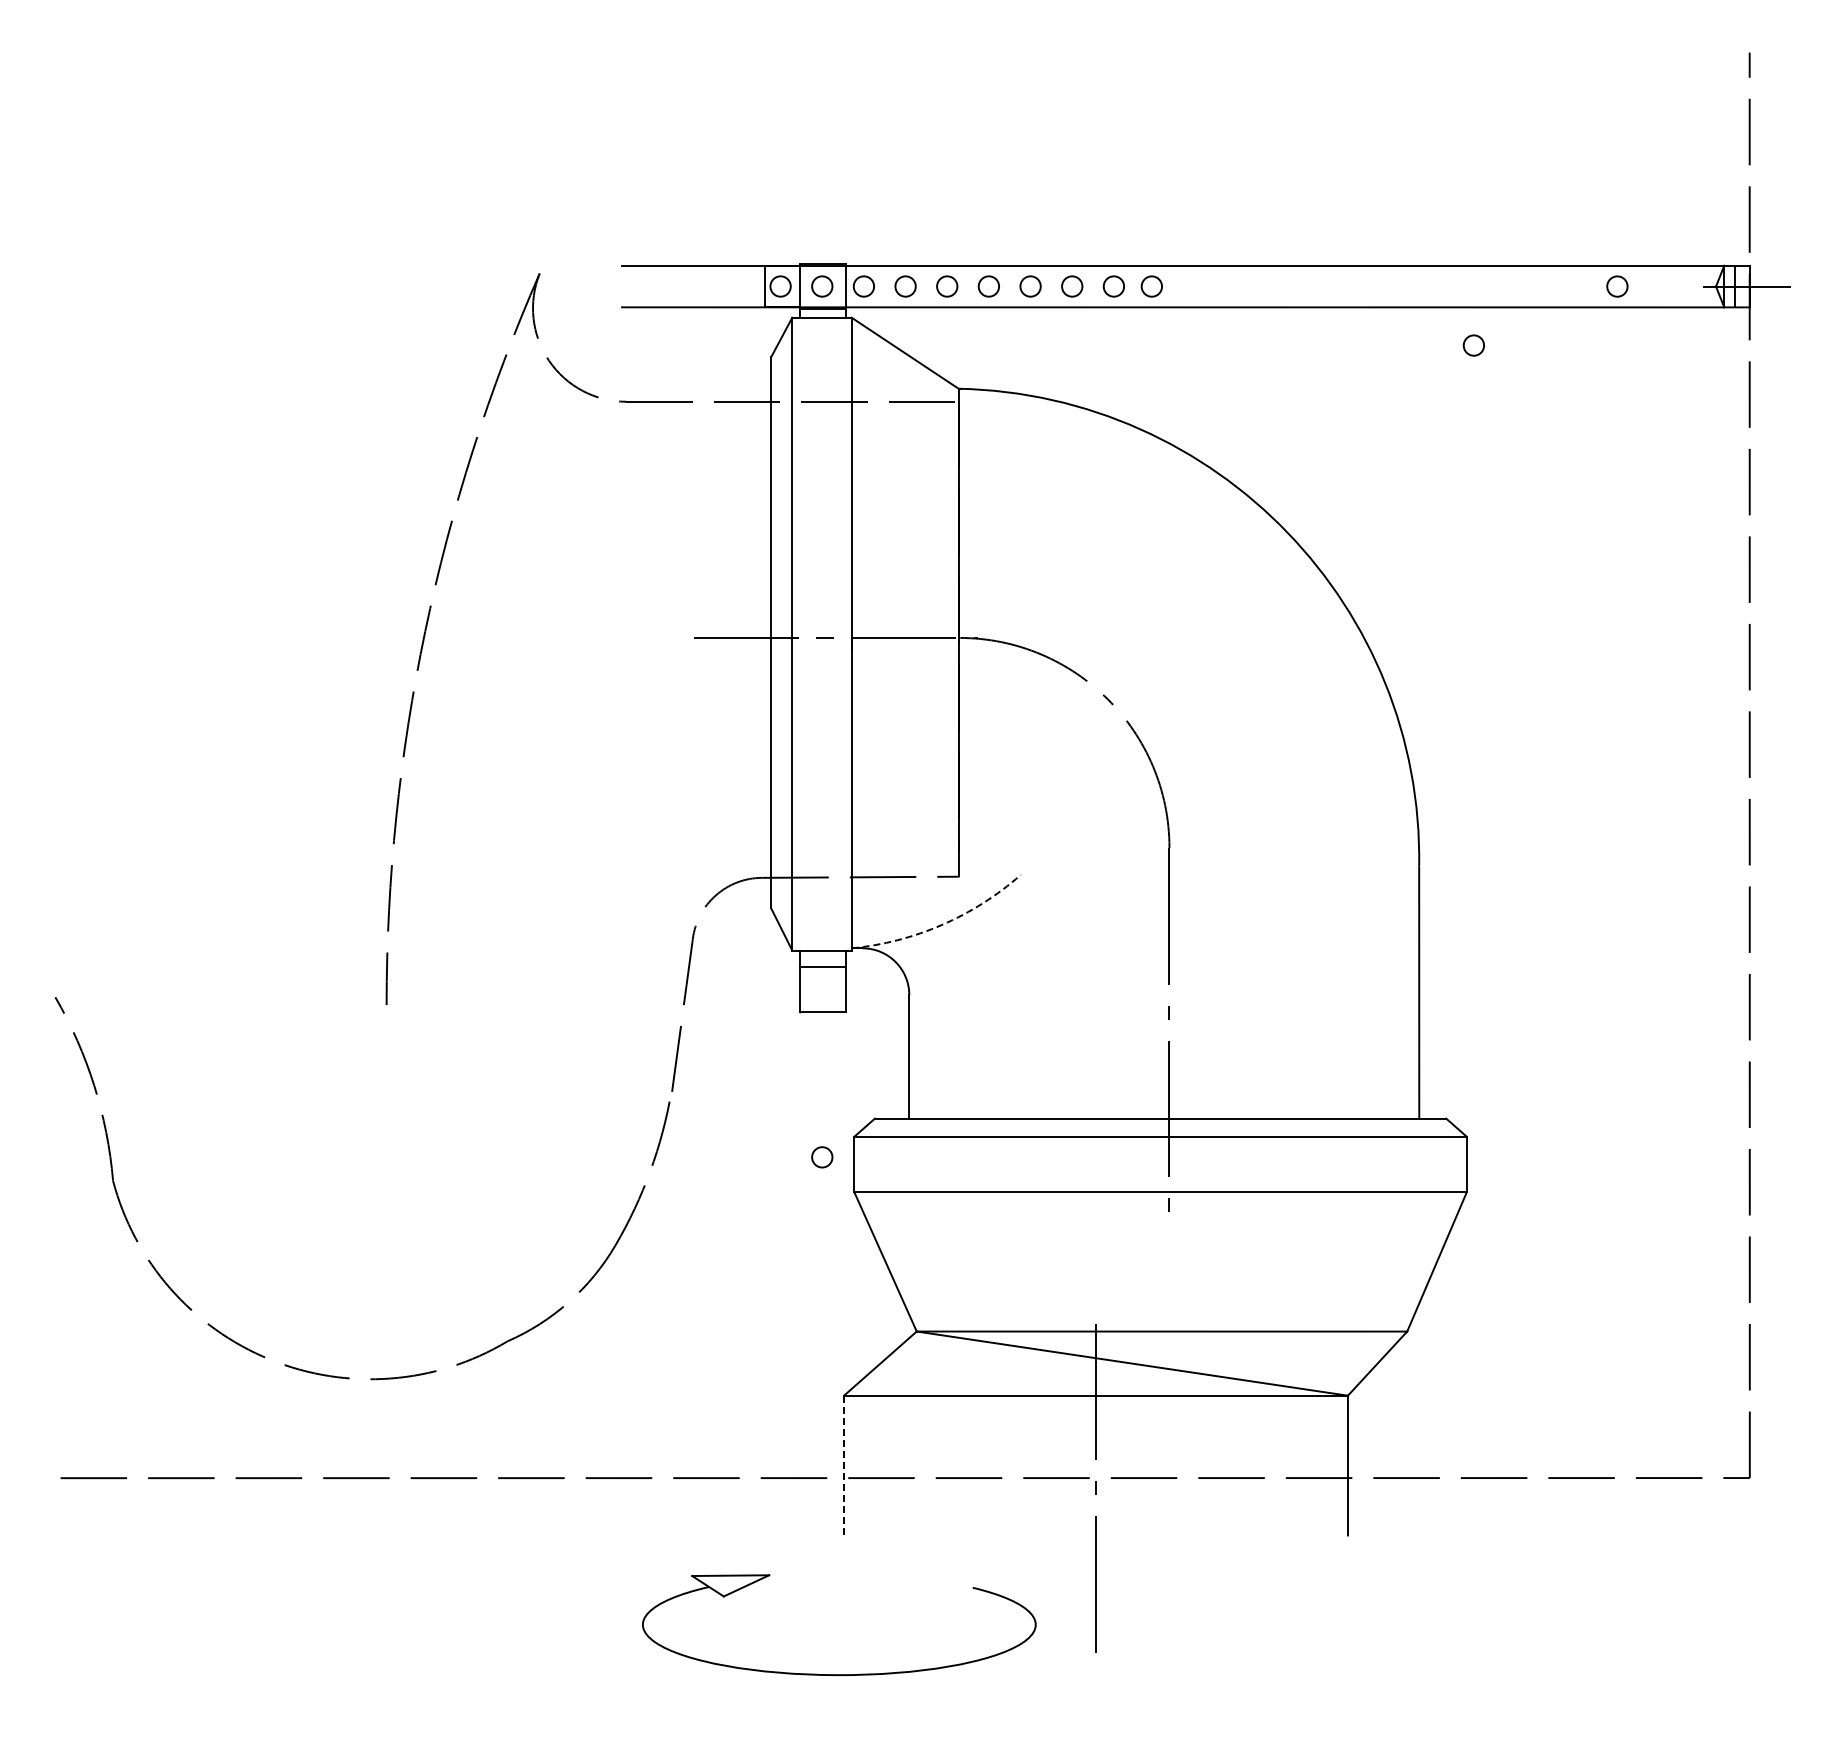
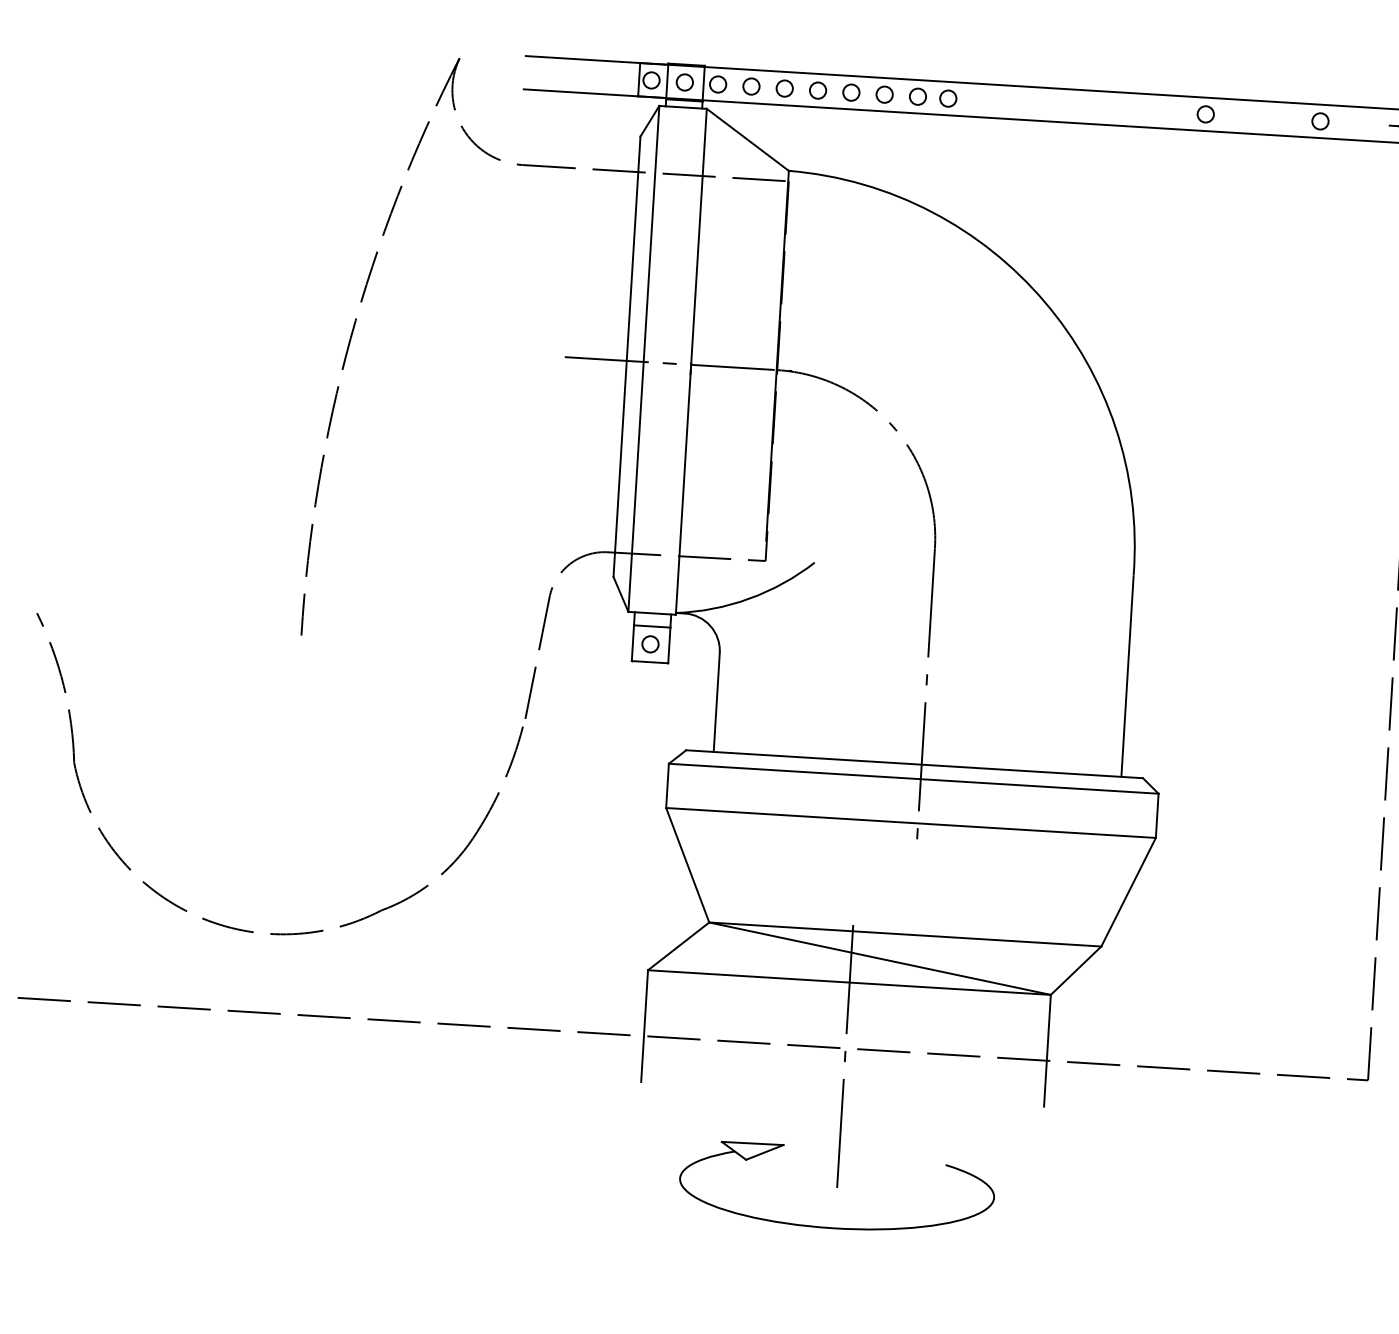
circle: (1473, 345) -> (1205, 114), moved
arc: (941, 924) -> (748, 598), dashed -> solid
circle: (822, 1157) -> (650, 644), moved
line: (844, 1465) -> (644, 1026), dashed -> solid
part: (839, 1674) -> (834, 1227), moved

